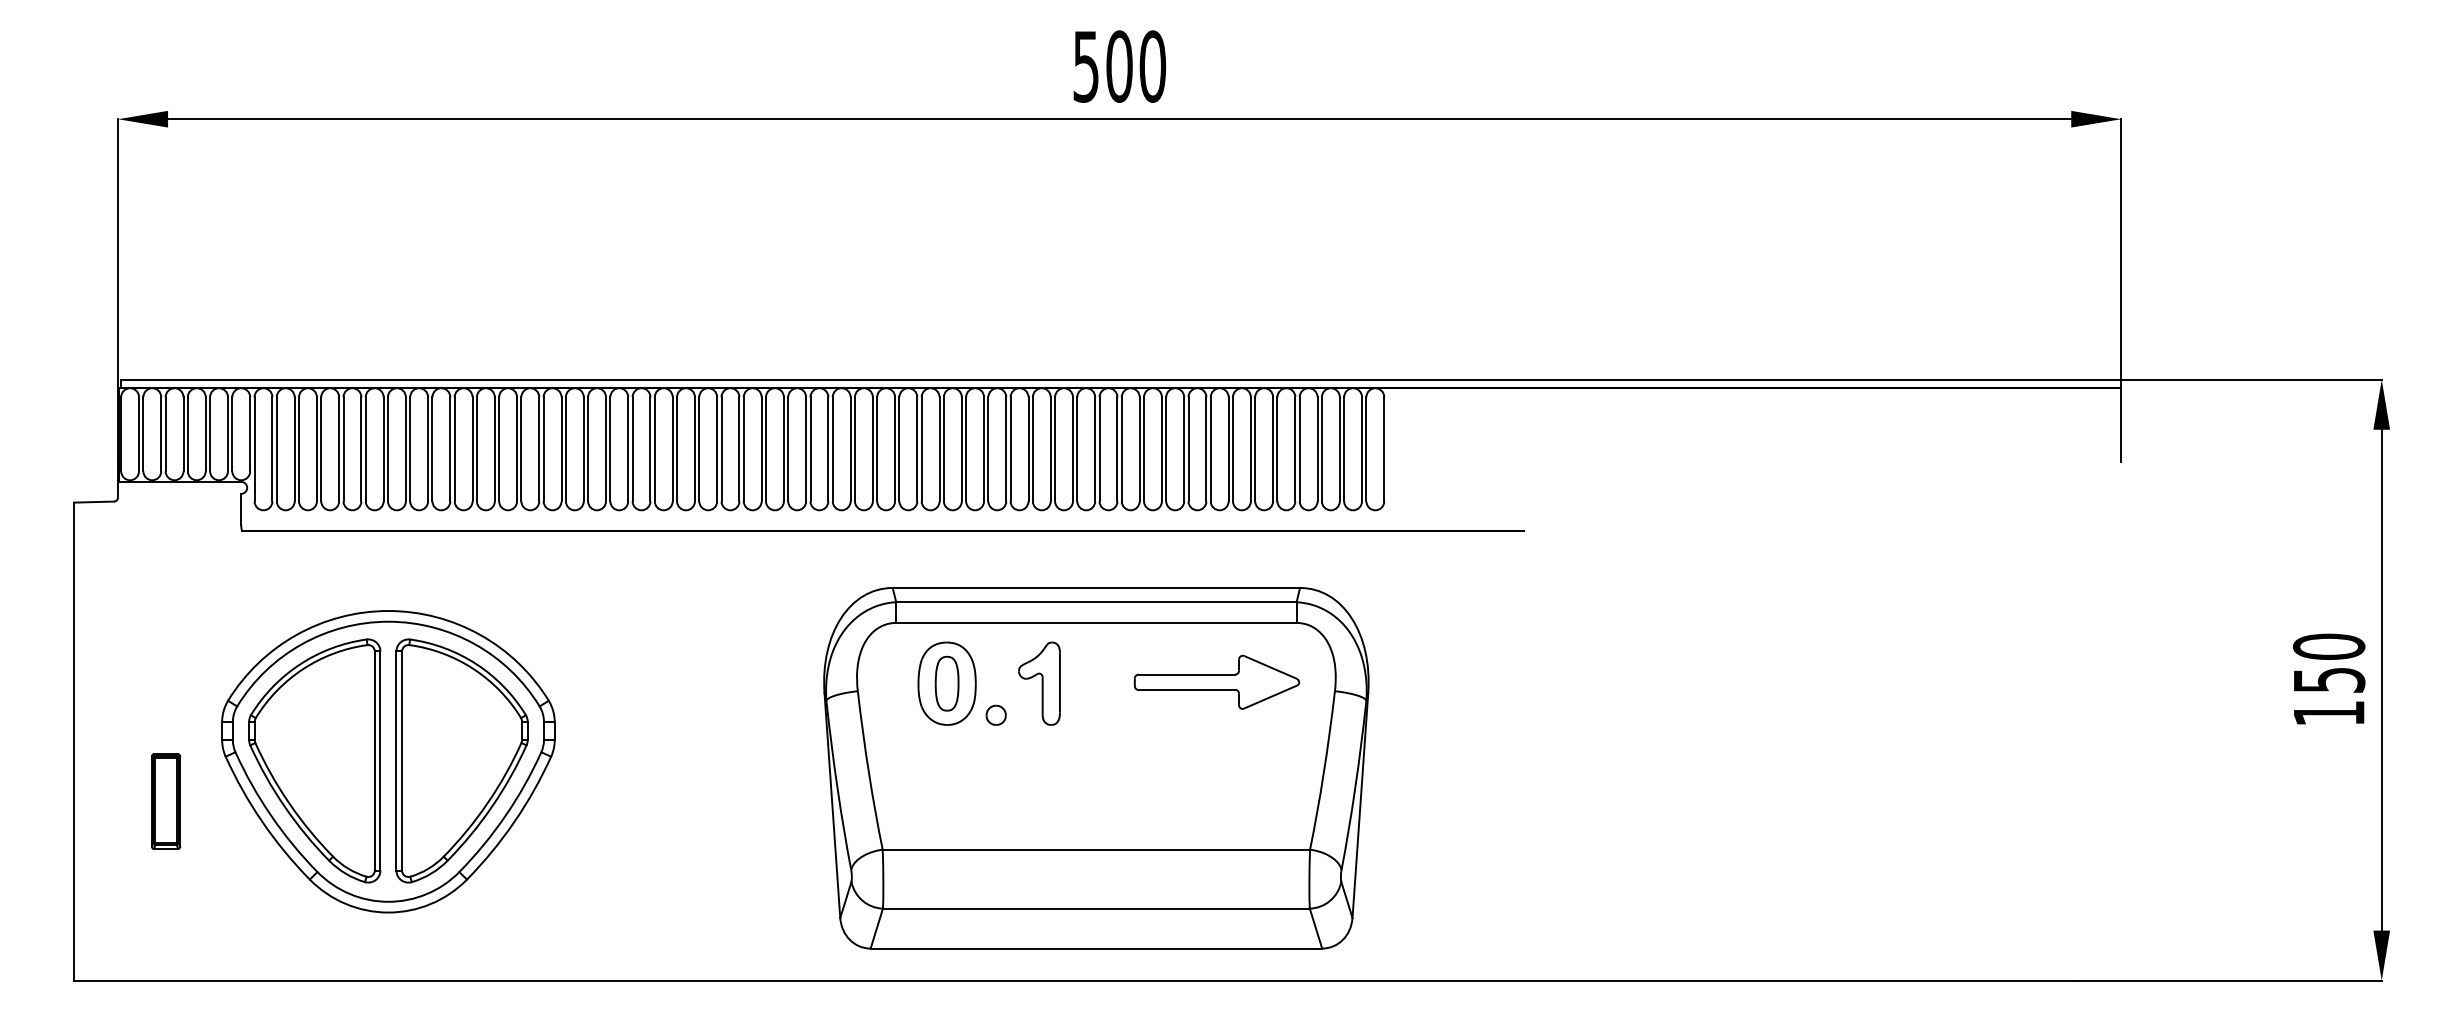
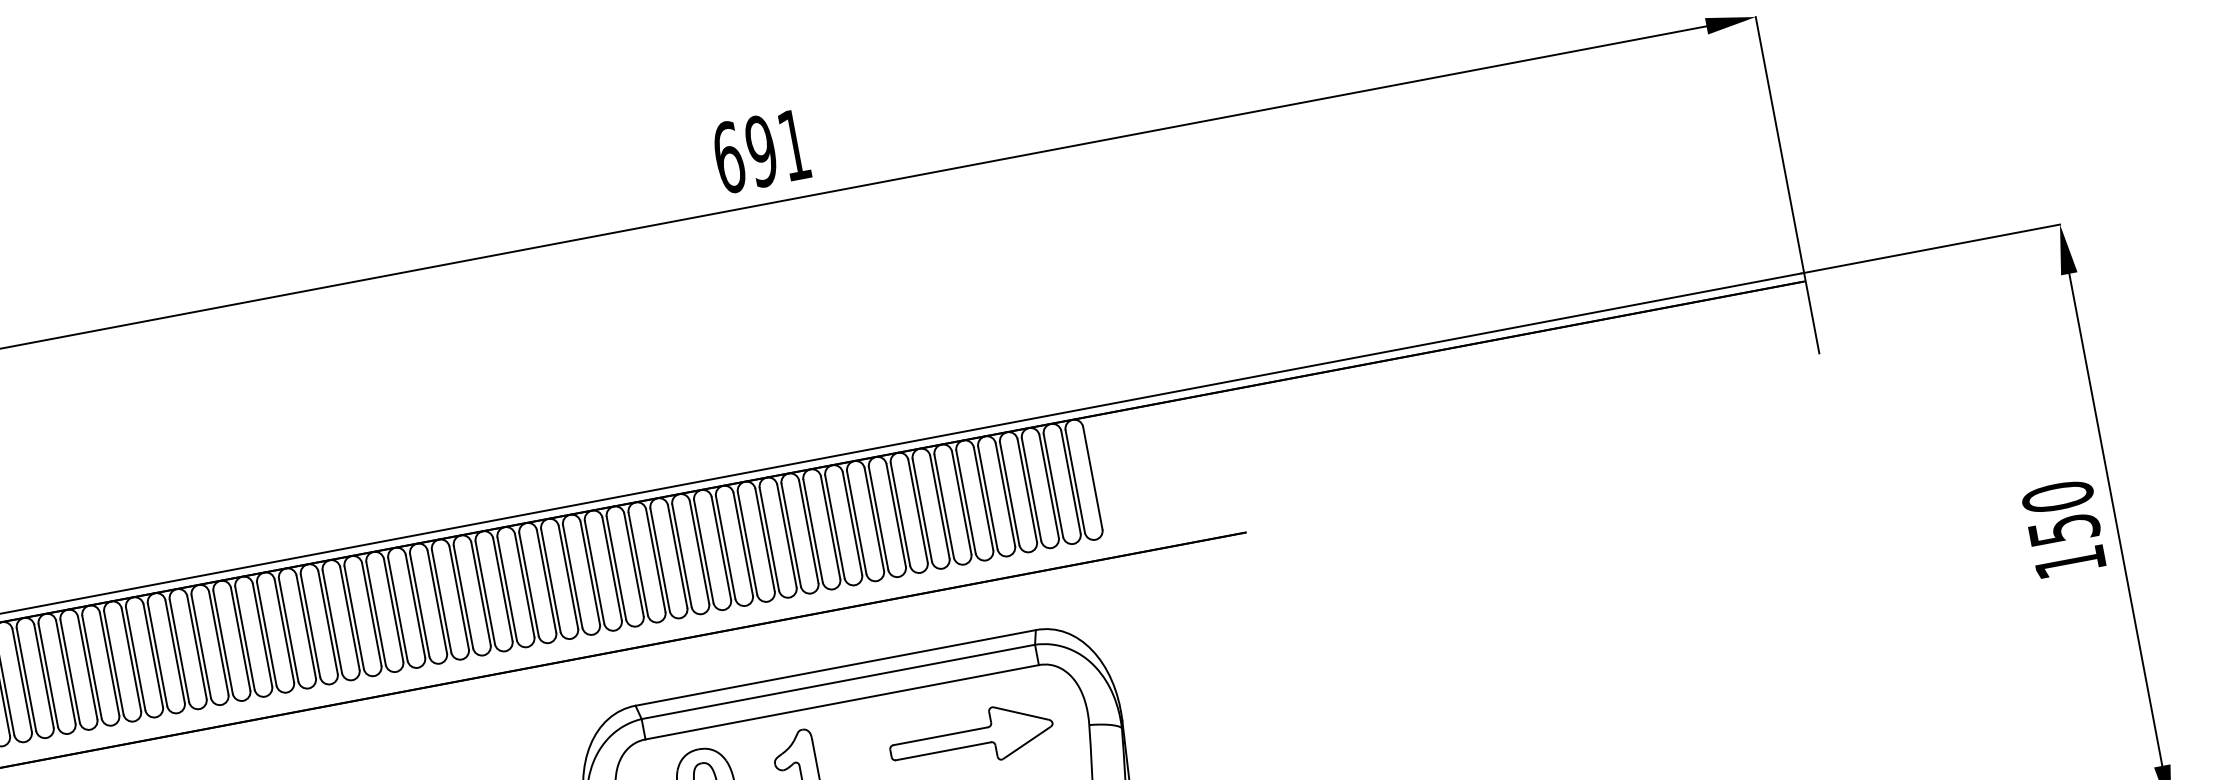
text: (1119, 66) -> (761, 151), 500 -> 691

